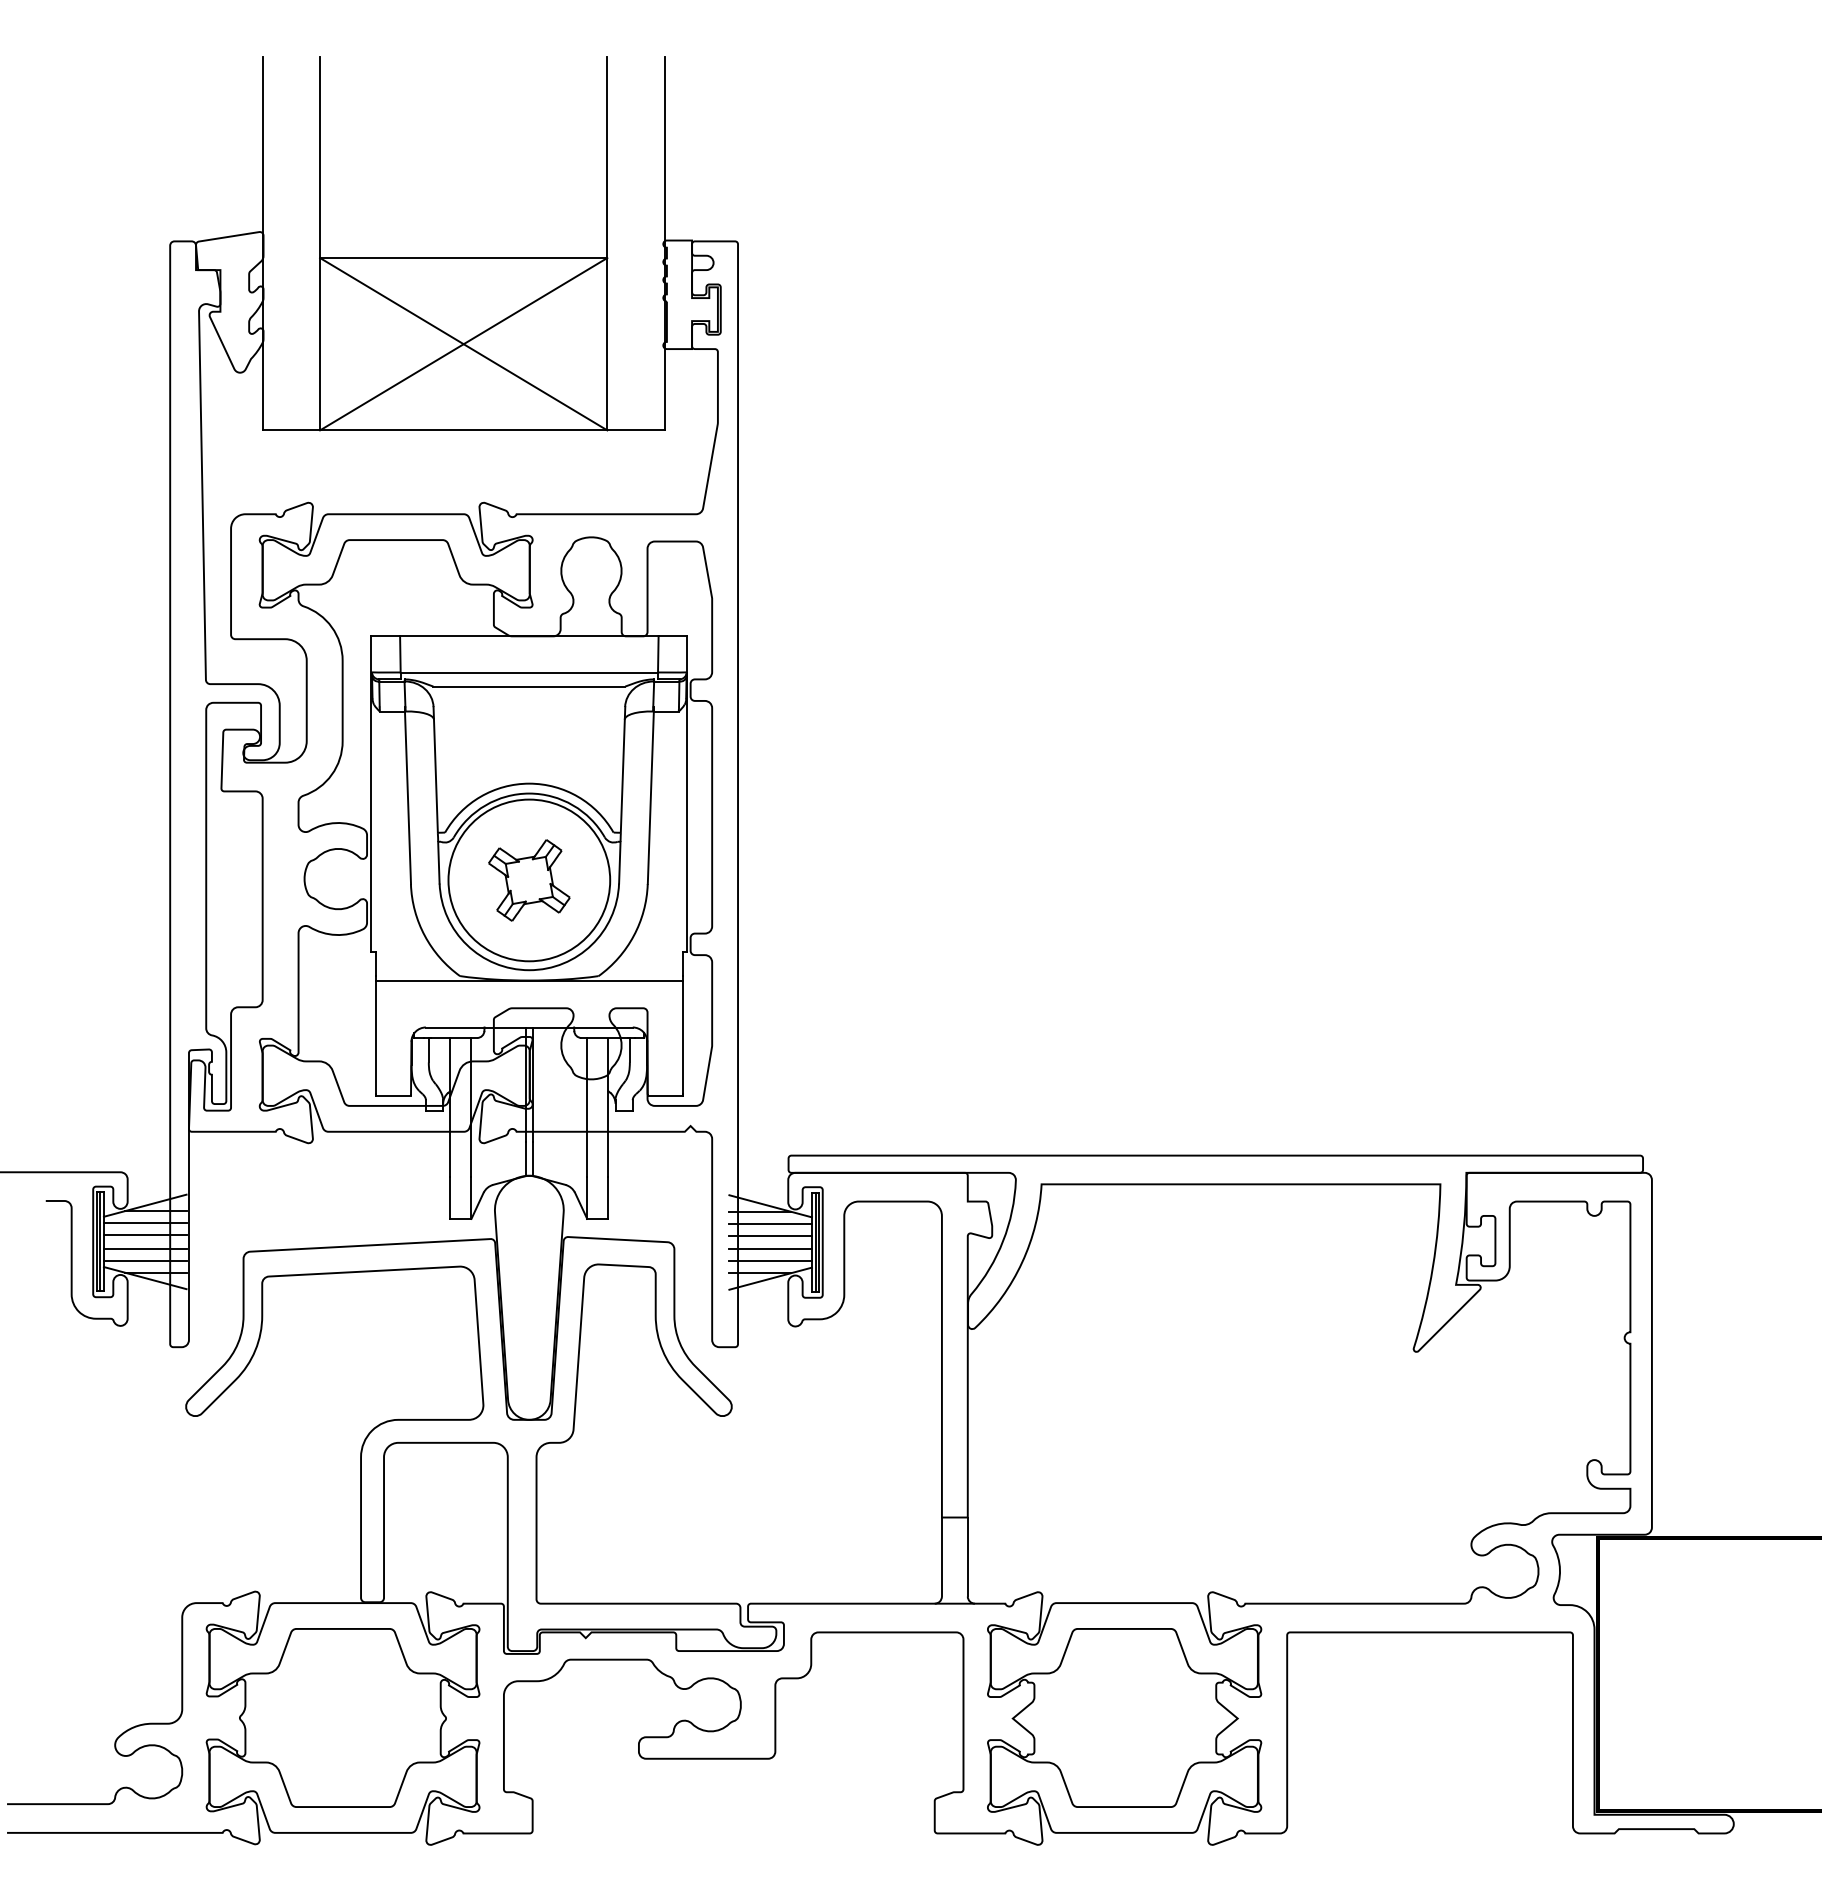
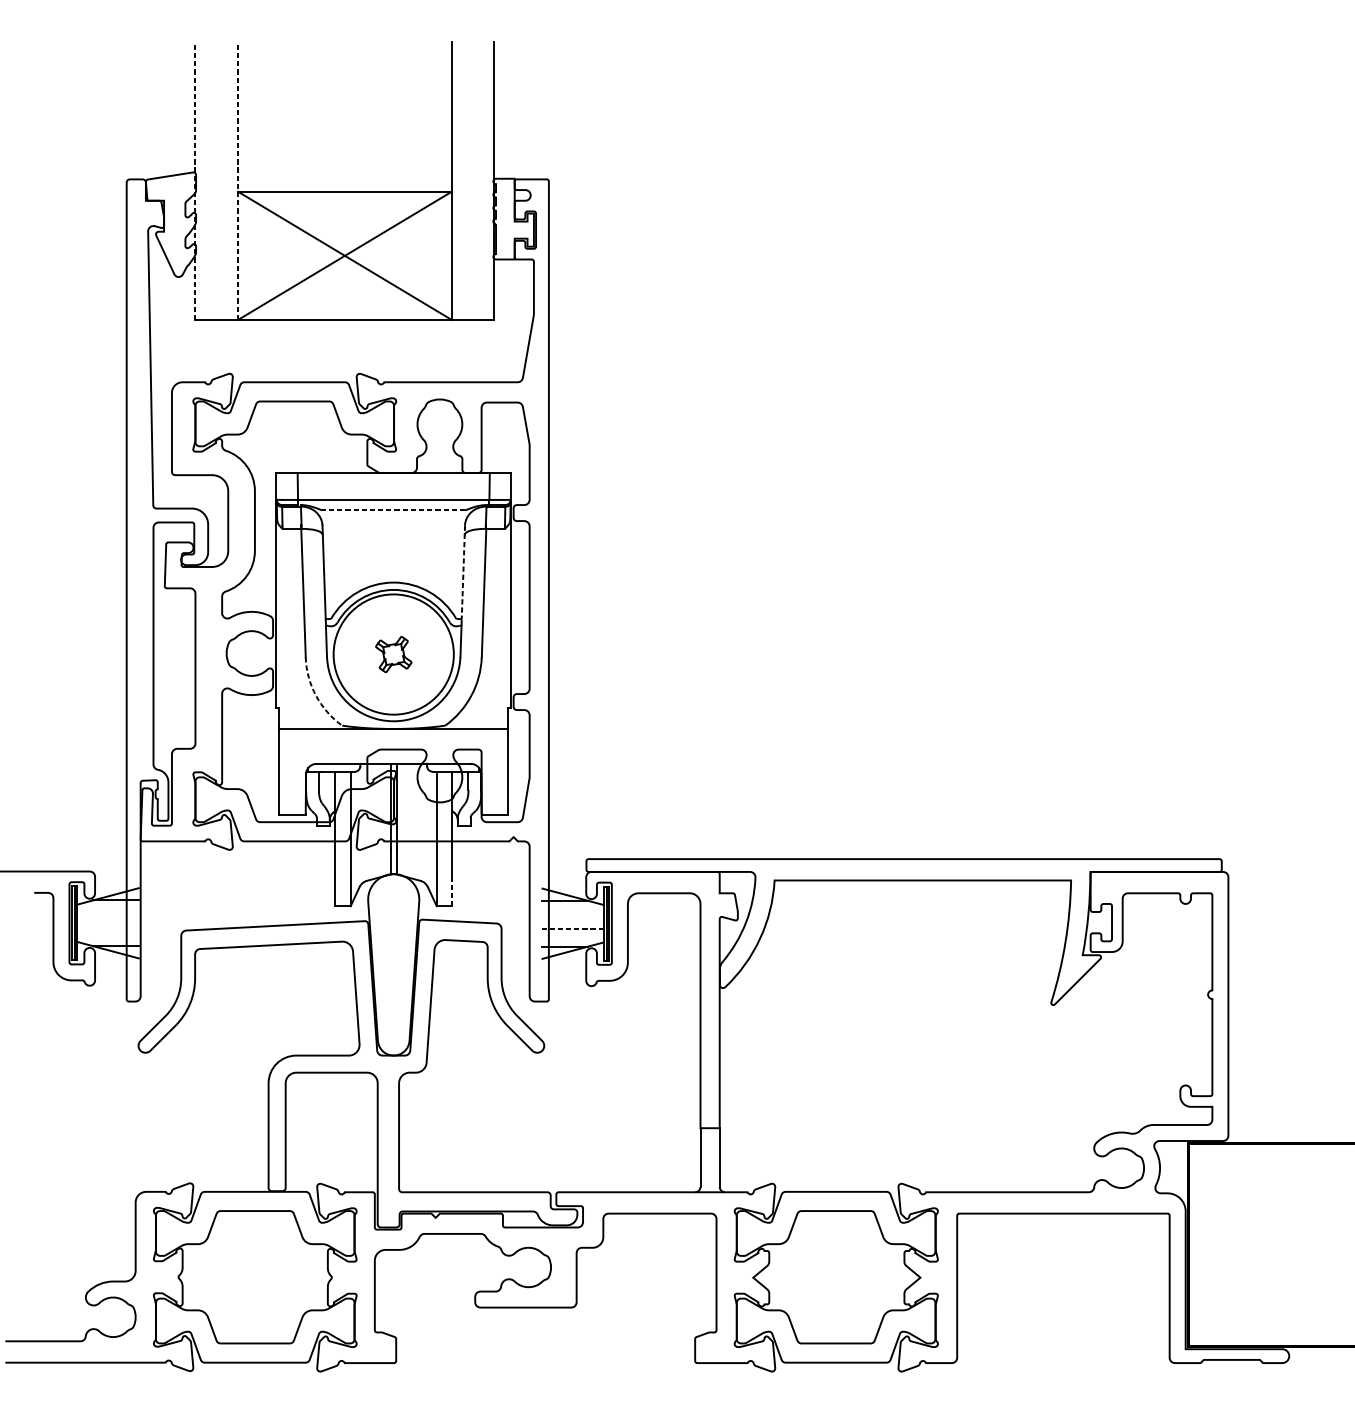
line: (262, 243) -> (195, 180), solid -> dashed
line: (320, 243) -> (238, 180), solid -> dashed
line: (529, 686) -> (393, 510), solid -> dashed
line: (623, 769) -> (463, 572), solid -> dashed
part: (529, 880) -> (393, 654), size x0.6
arc: (424, 935) -> (315, 695), solid -> dashed
line: (608, 1197) -> (452, 890), solid -> dashed
line: (144, 1223) -> (107, 909), removed
line: (770, 1223) -> (573, 909), removed
line: (144, 1235) -> (107, 918), removed
line: (770, 1235) -> (573, 918), removed
line: (144, 1248) -> (107, 928), removed
line: (770, 1249) -> (573, 928), solid -> dashed
line: (144, 1260) -> (107, 937), removed
line: (770, 1261) -> (573, 937), removed

